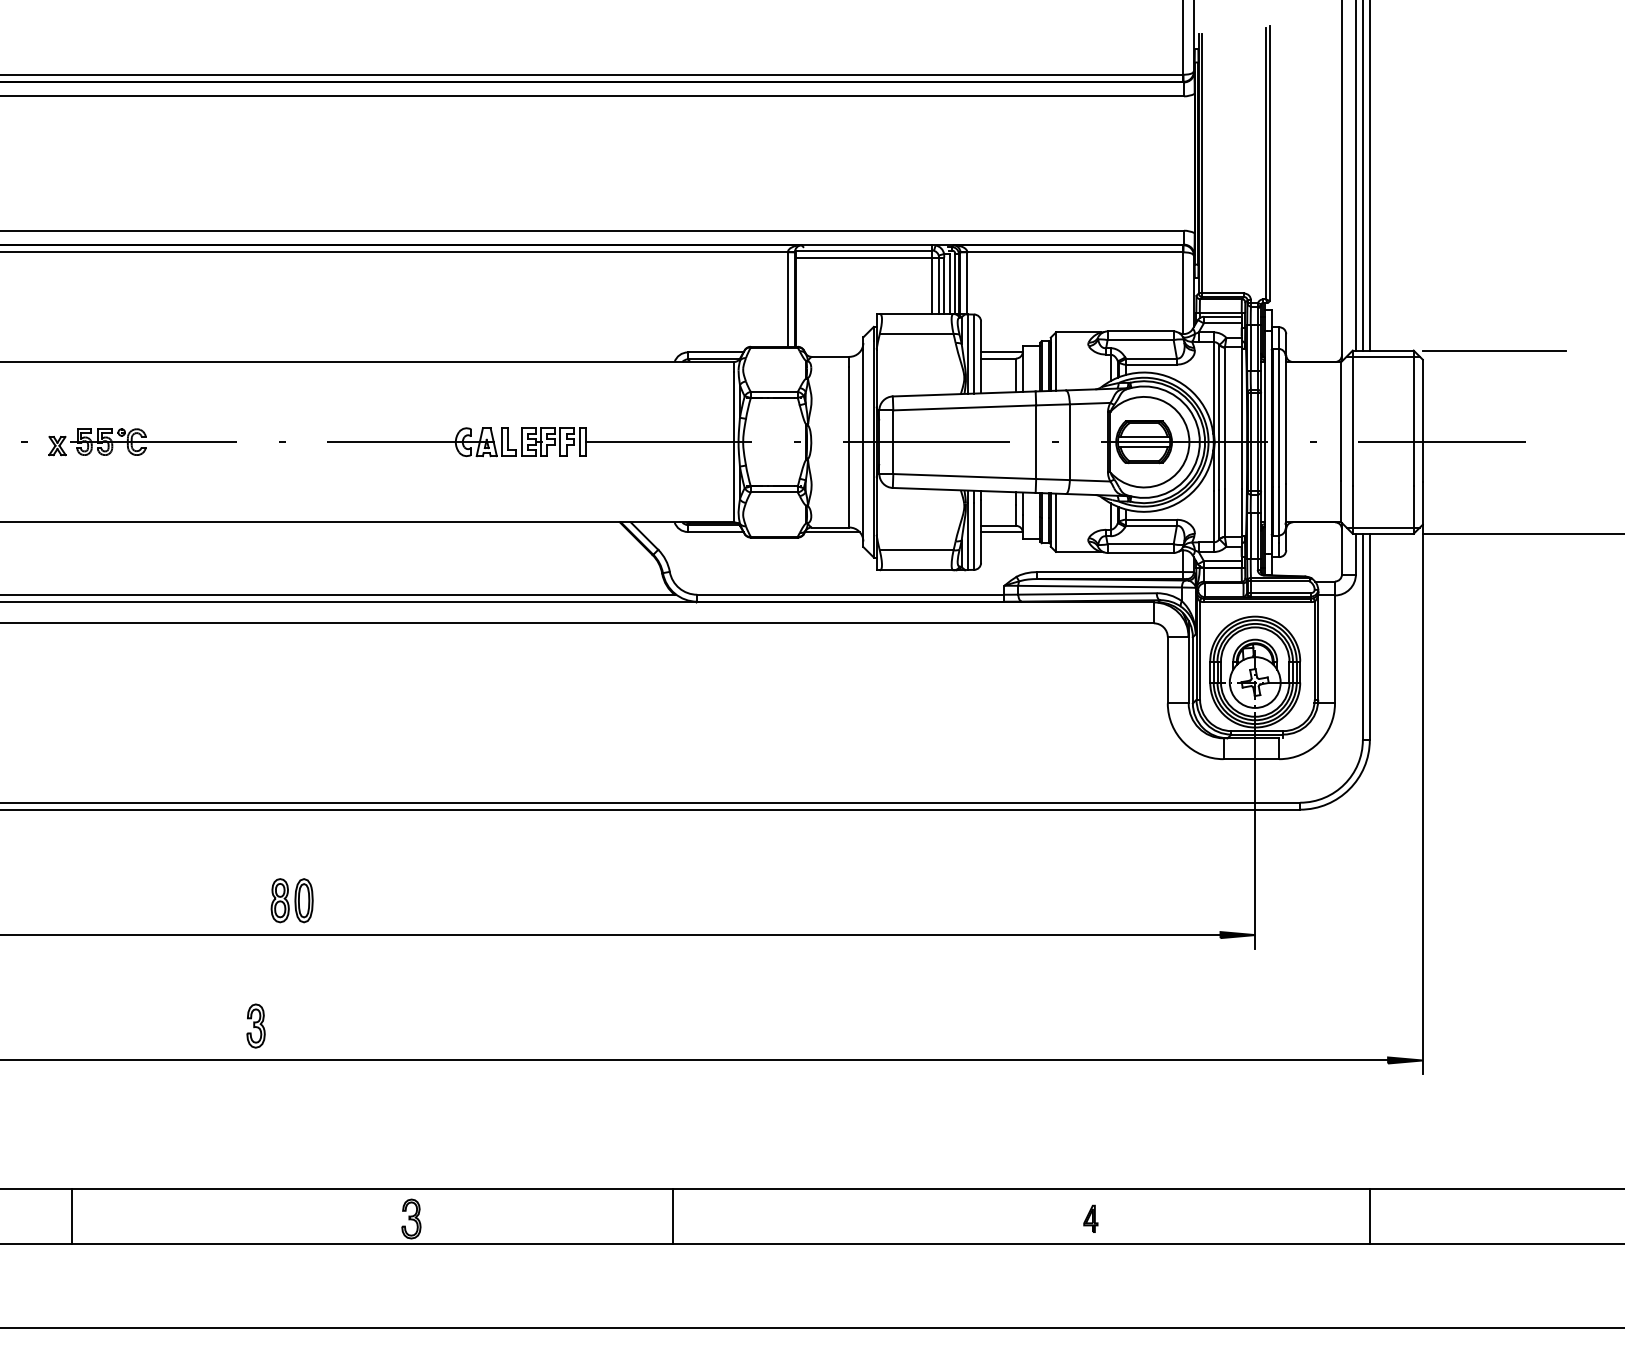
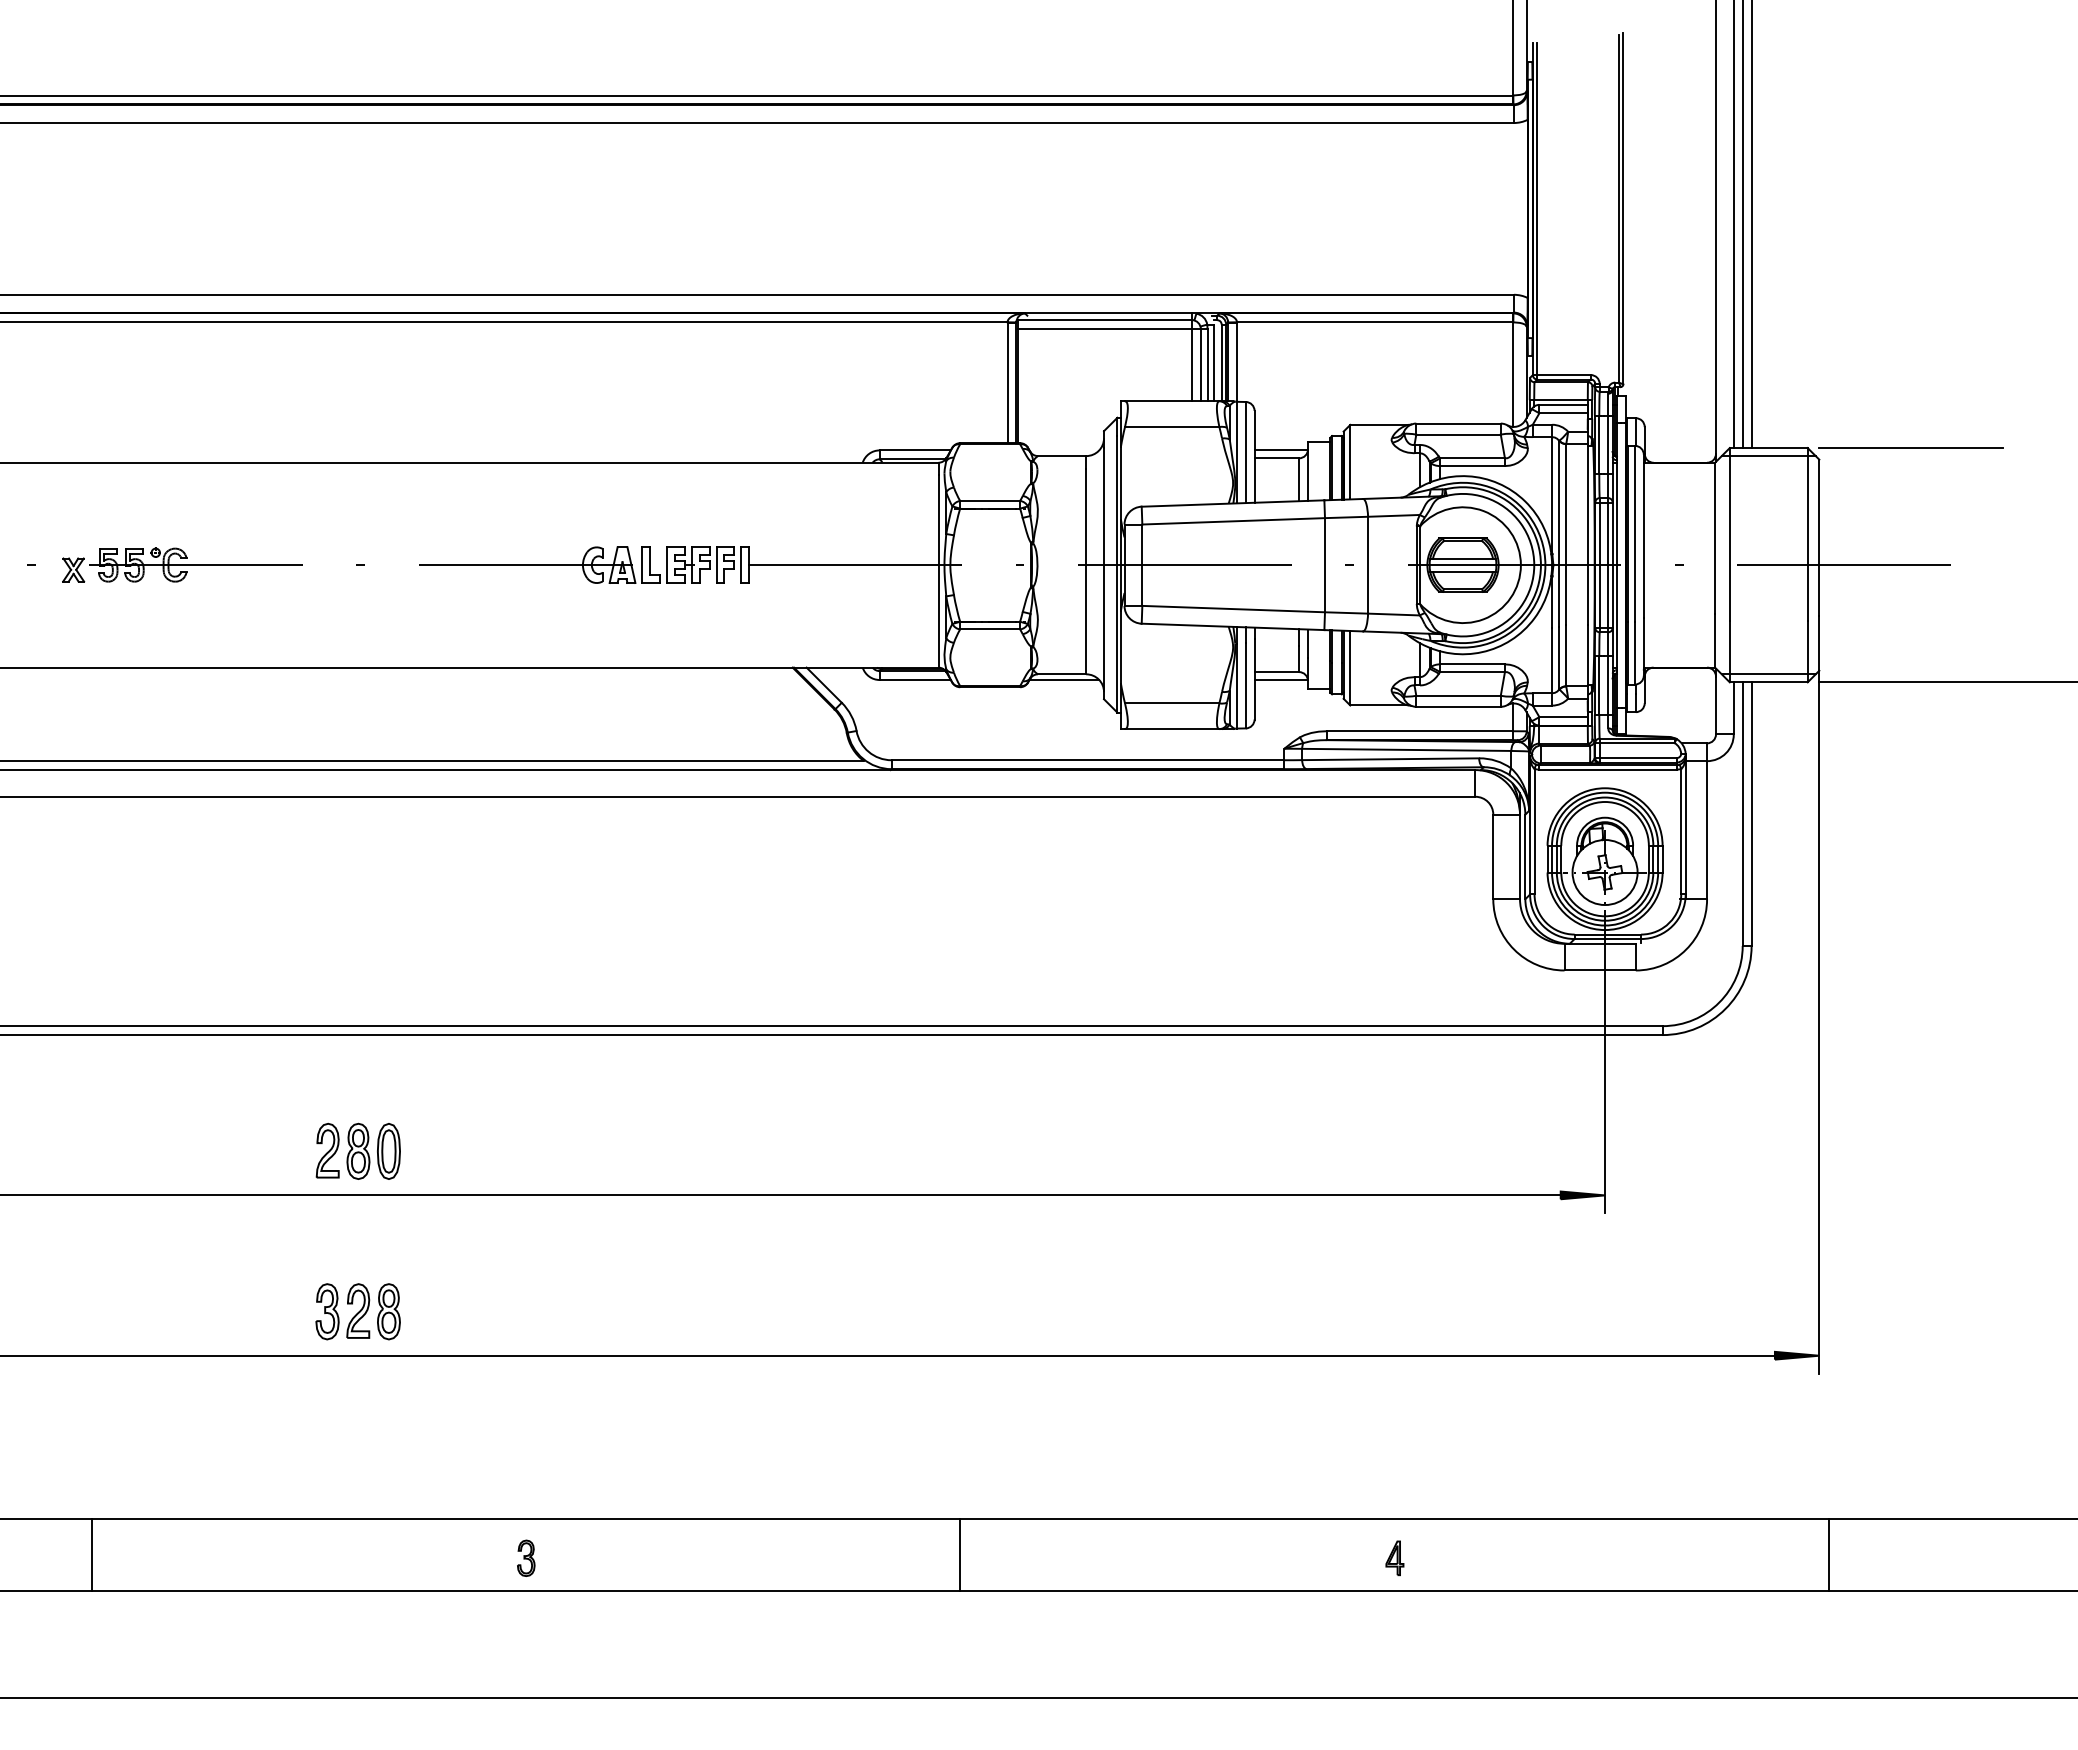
part: (256, 899) -> (327, 1150), added
part: (292, 1025) -> (373, 1311), added
line: (672, 1215) -> (960, 1554), moved
line: (1369, 1215) -> (1828, 1554), moved
part: (411, 1218) -> (526, 1557), size x0.71

